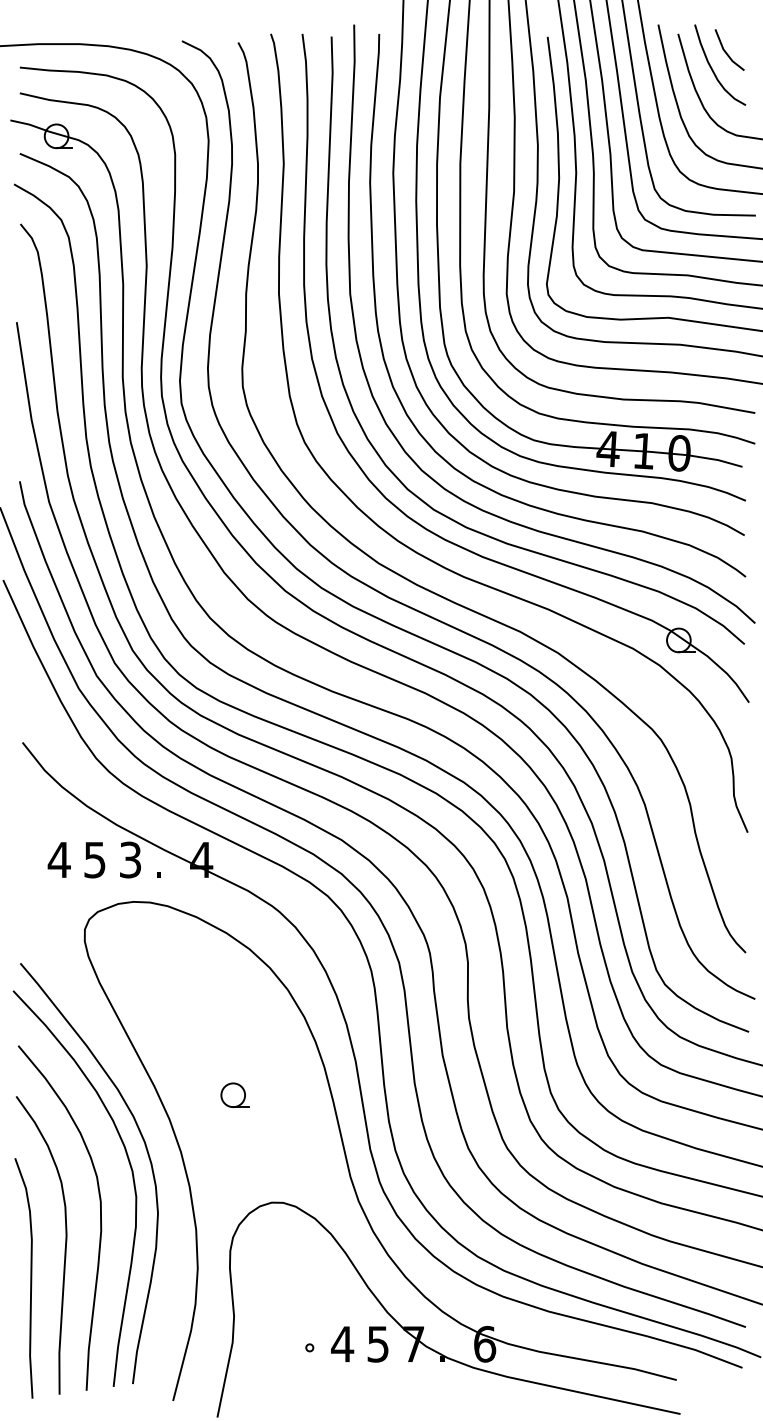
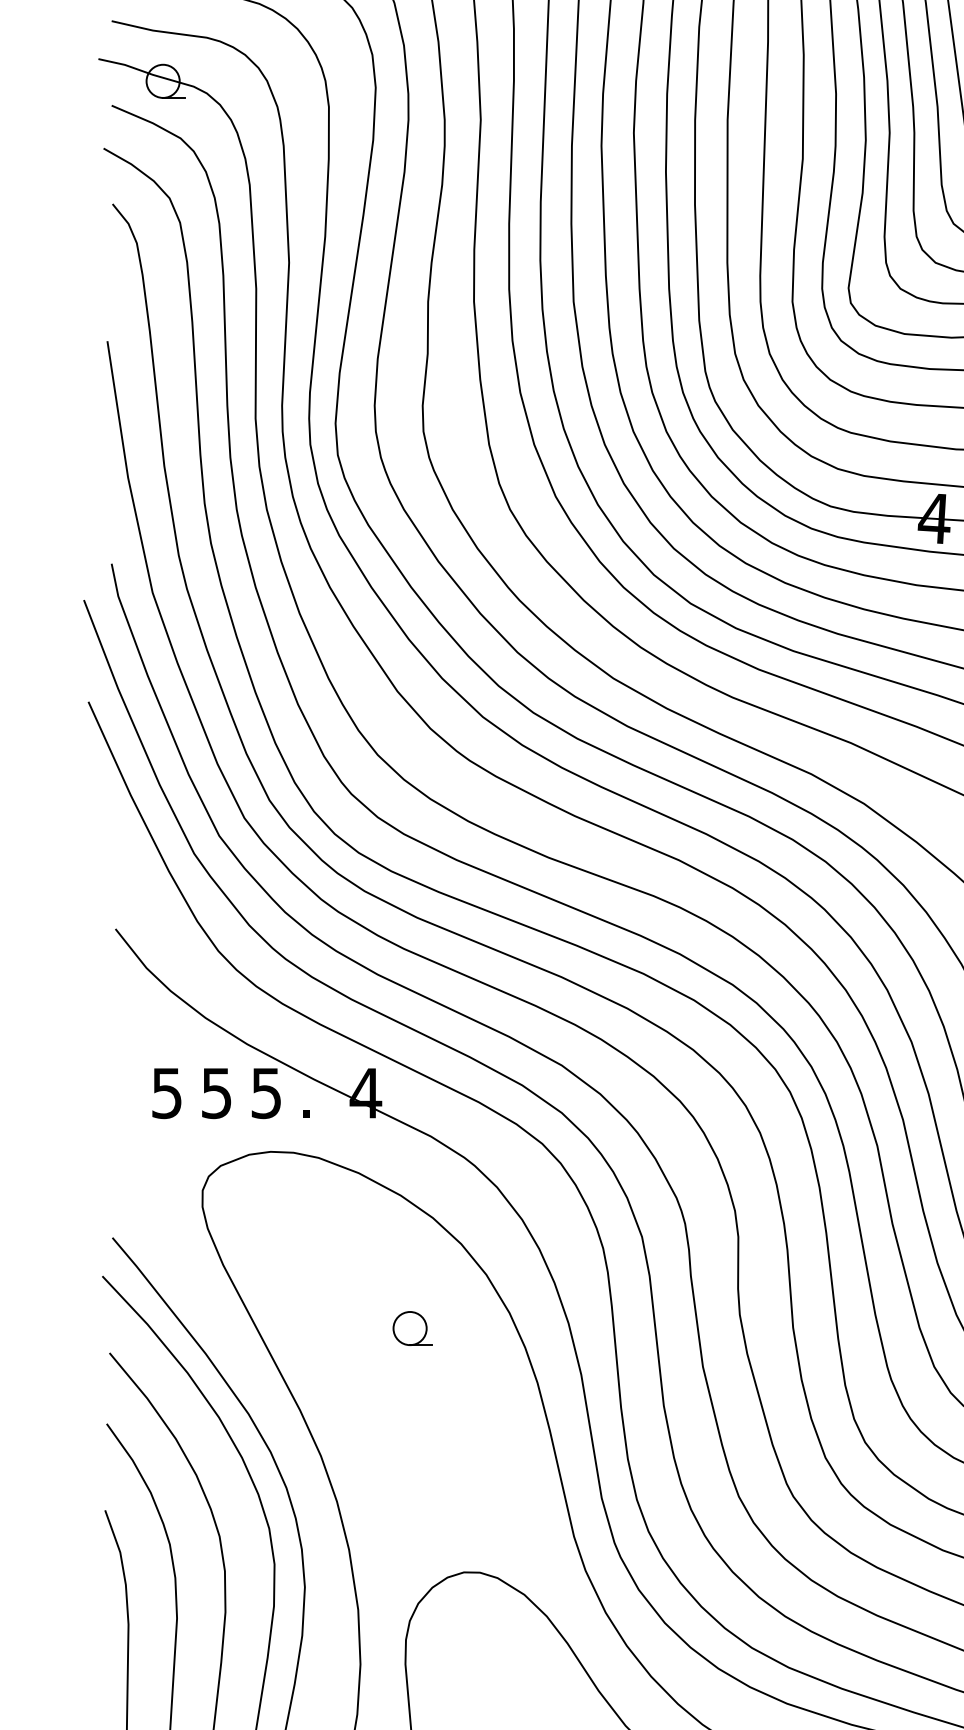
text: (130, 859) -> (266, 1092), 3 -> 5
text: (58, 860) -> (165, 1093), 4 -> 5
part: (234, 1094) -> (411, 1327), moved

